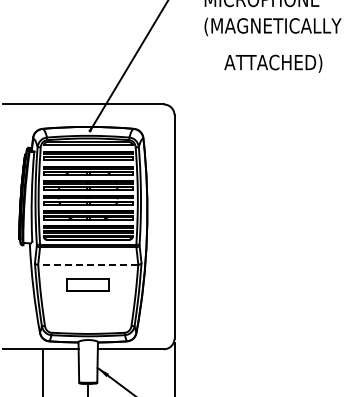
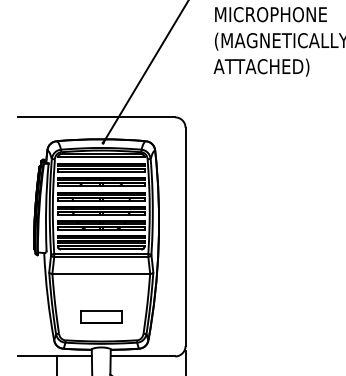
text: (273, 63) -> (261, 67), moved
line: (87, 264) -> (100, 273), dashed -> solid
part: (87, 284) -> (100, 316), moved

